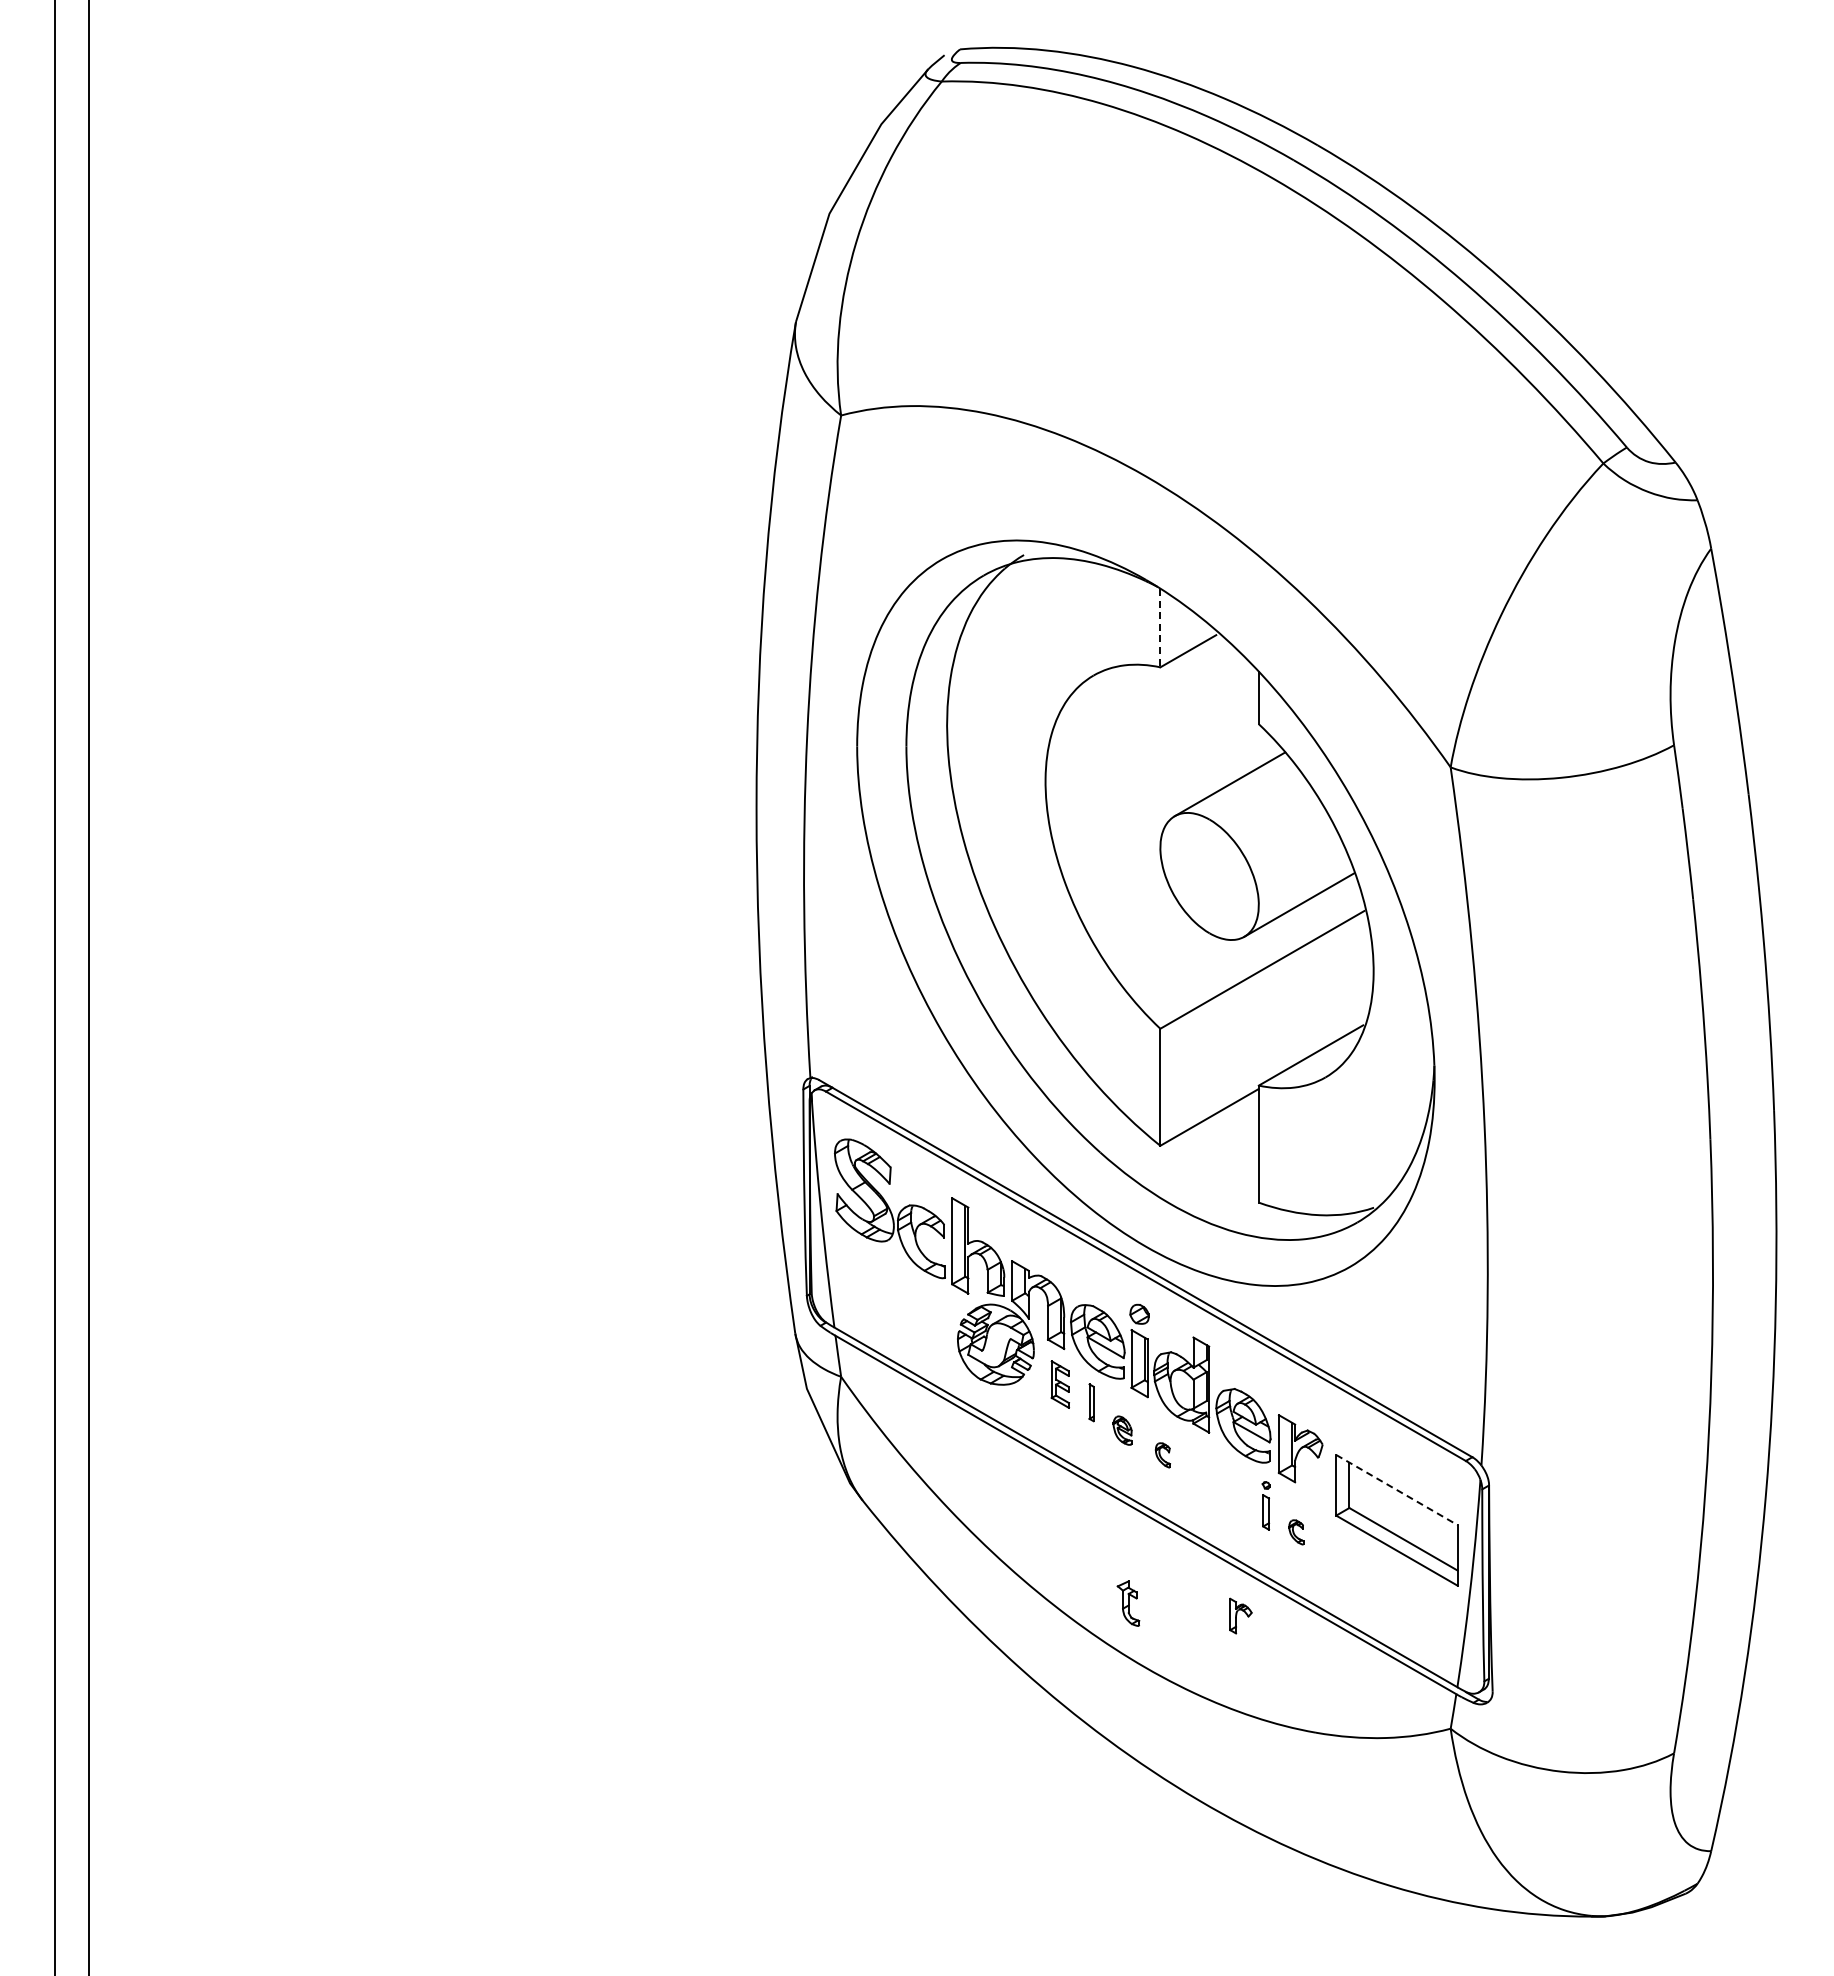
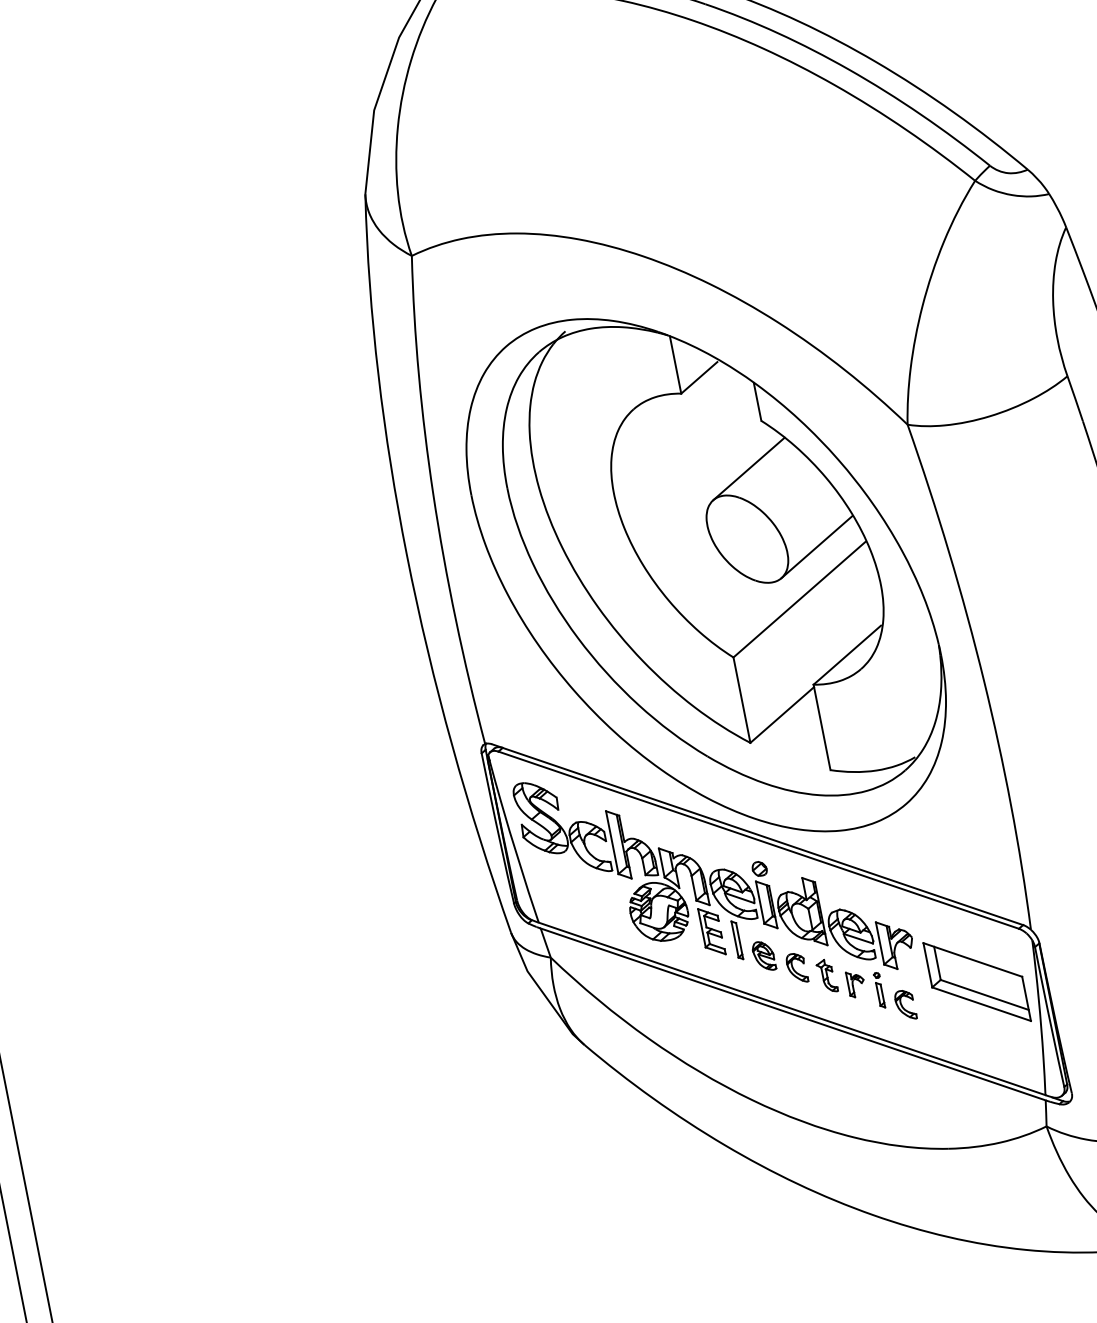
line: (1160, 628) -> (675, 365), dashed -> solid
part: (1060, 1384) -> (712, 931), size x1.43
part: (1091, 1402) -> (737, 940), size x1.43
part: (1122, 1430) -> (763, 956), size x1.43
part: (1162, 1455) -> (796, 968), size x1.67
line: (1397, 1490) -> (973, 960), dashed -> solid
part: (1296, 1532) -> (905, 1005), size x1.67
part: (1128, 1603) -> (827, 976), moved
part: (1240, 1615) -> (855, 983), moved

